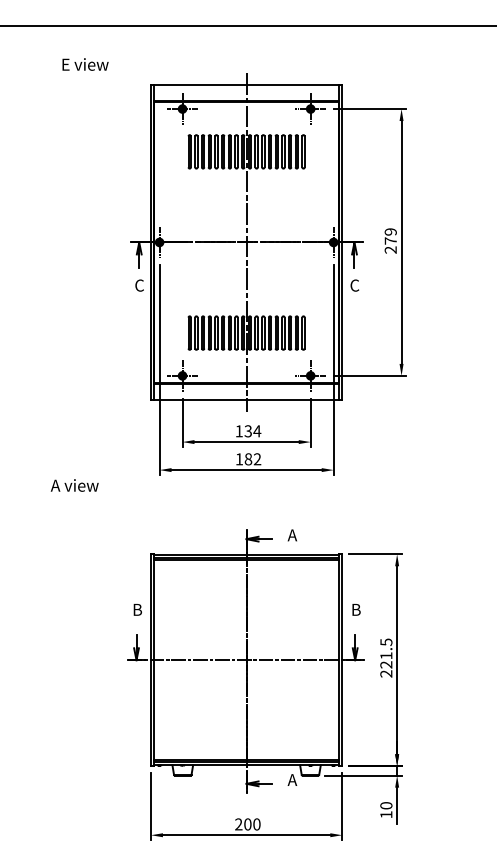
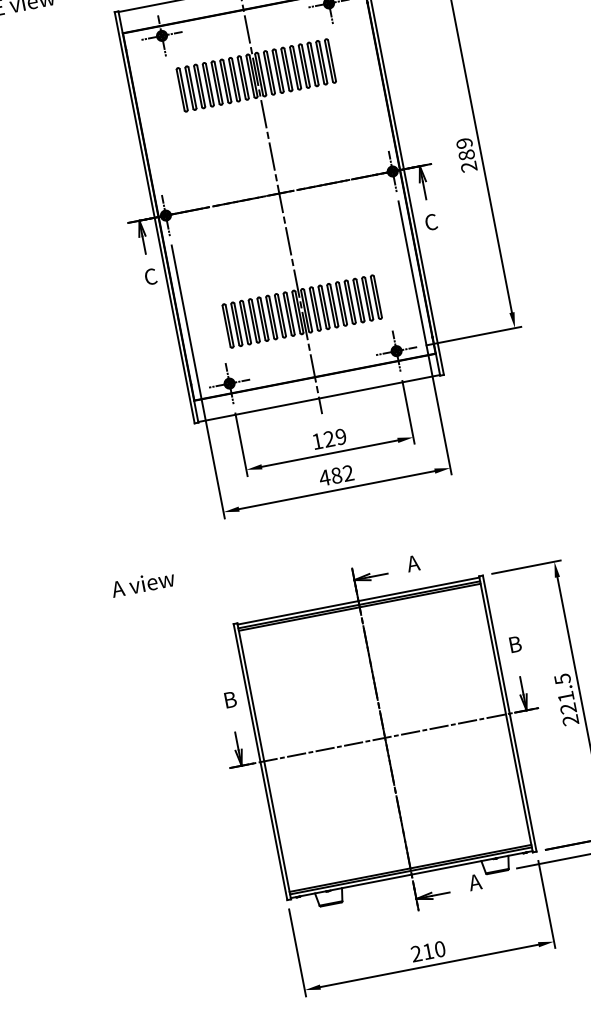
text: (390, 240) -> (466, 154), 279 -> 289
text: (252, 431) -> (334, 438), 134 -> 129
text: (239, 459) -> (324, 478), 182 -> 482
text: (74, 485) -> (142, 583), moved
text: (247, 824) -> (427, 951), 200 -> 210

